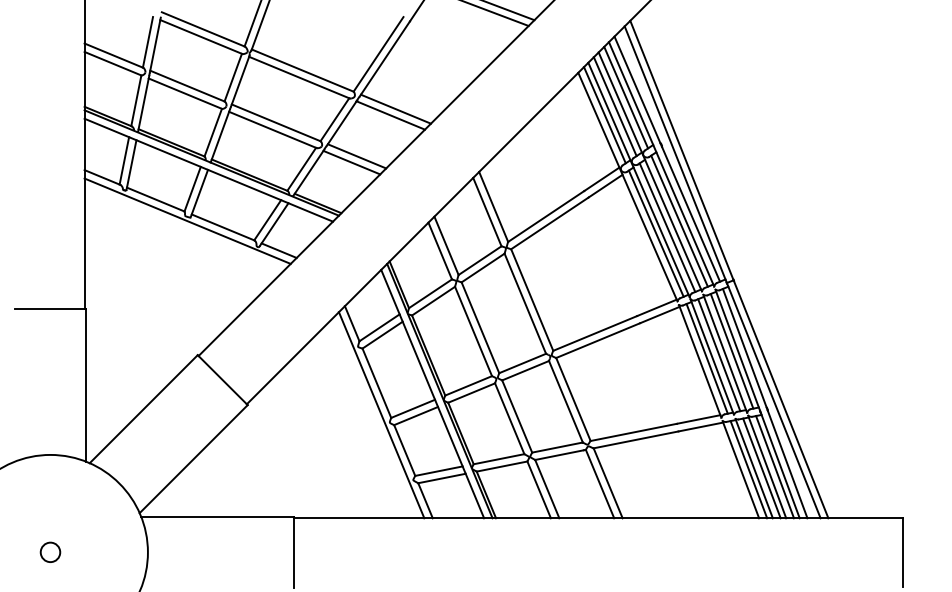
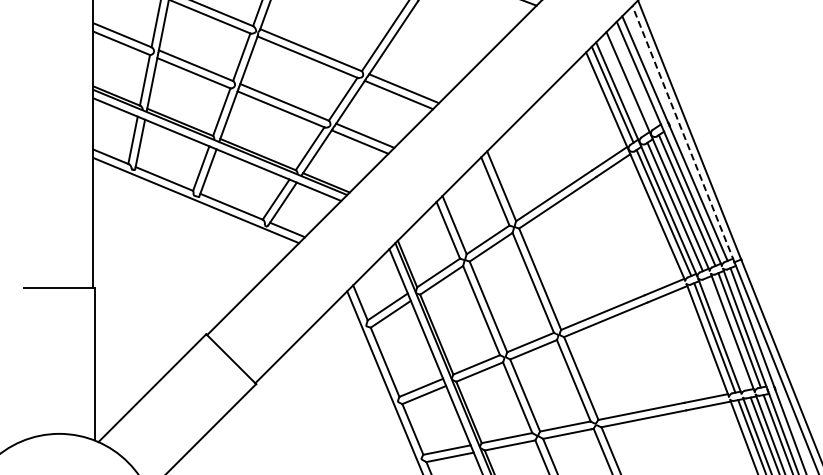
line: (626, 97) -> (634, 77), removed
line: (614, 106) -> (622, 86), removed
line: (675, 154) -> (683, 133), solid -> dashed
line: (719, 355) -> (727, 334), removed

